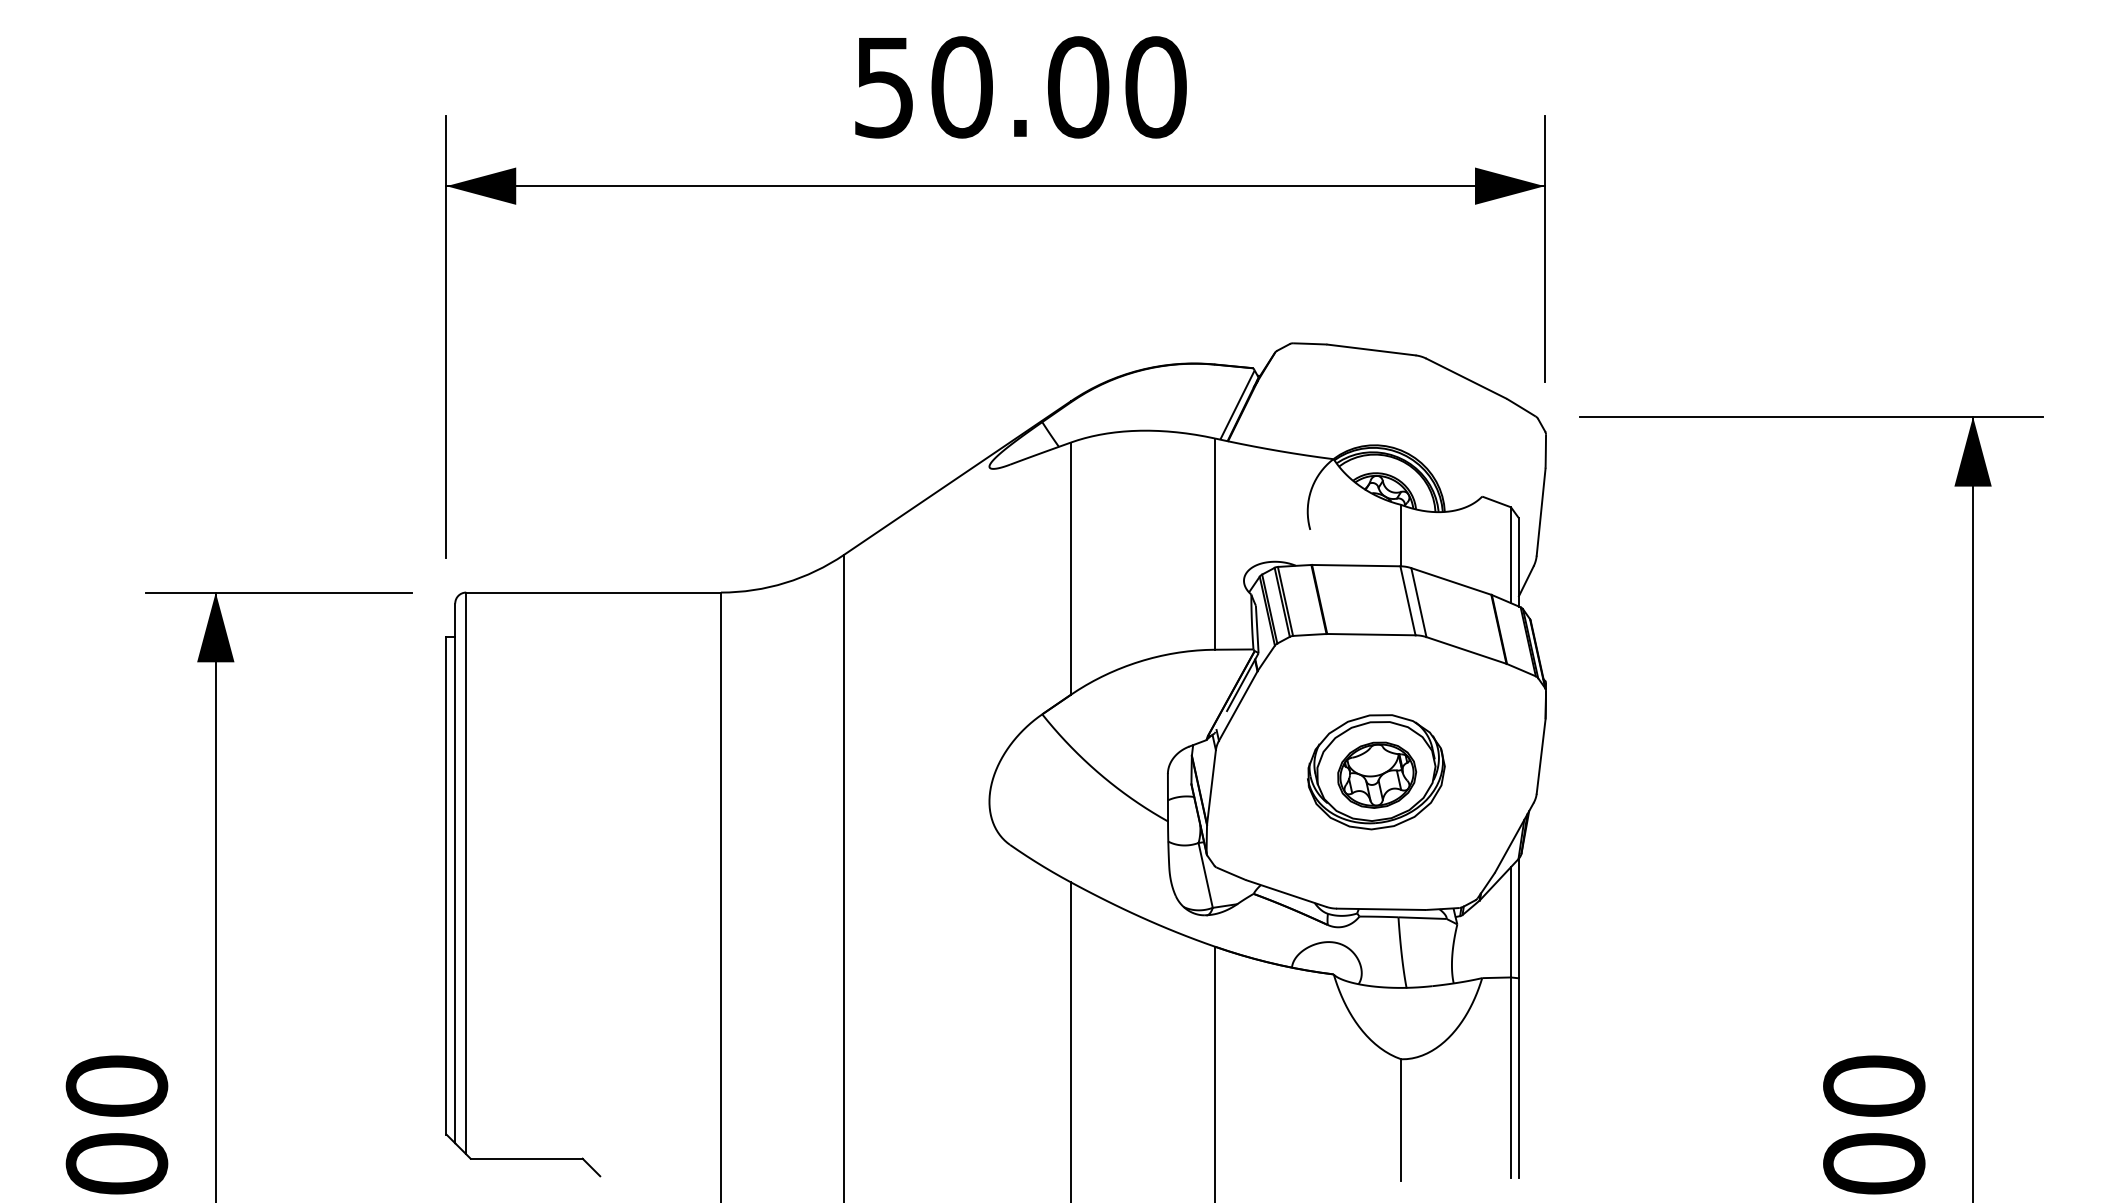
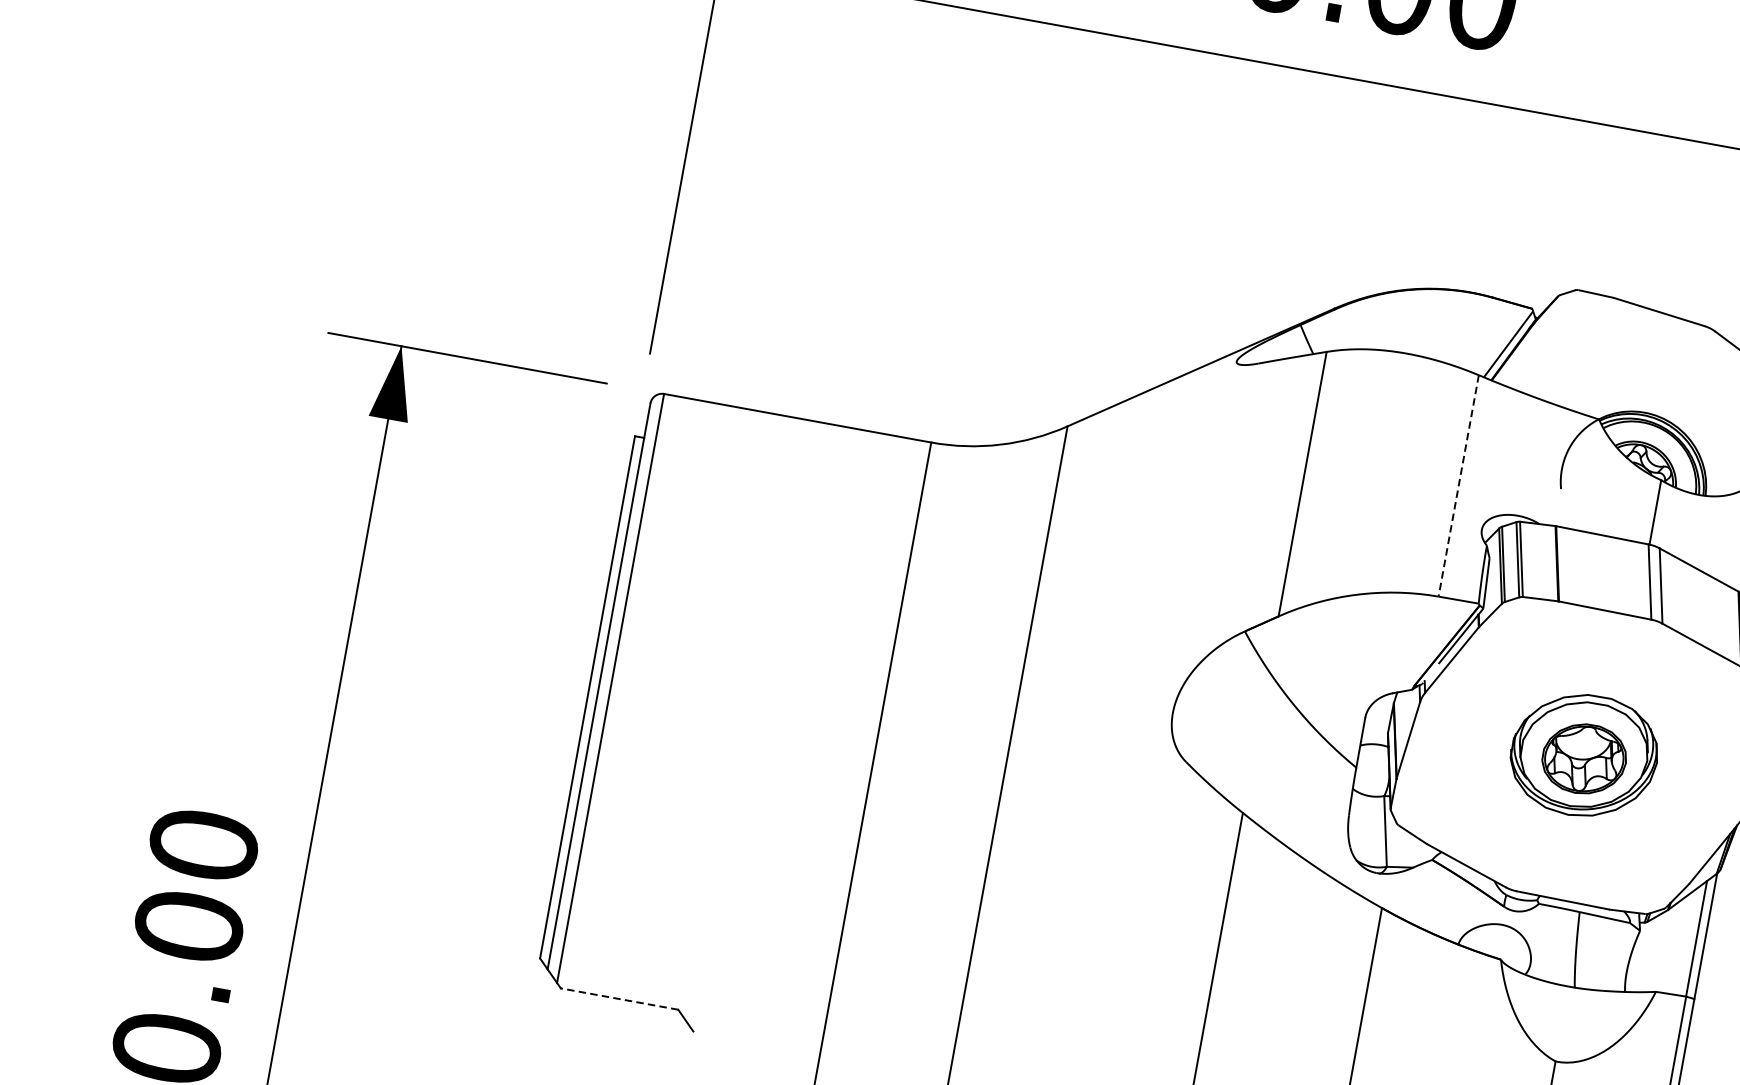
line: (1215, 544) -> (1458, 486), solid -> dashed
line: (526, 1158) -> (619, 998), solid -> dashed

